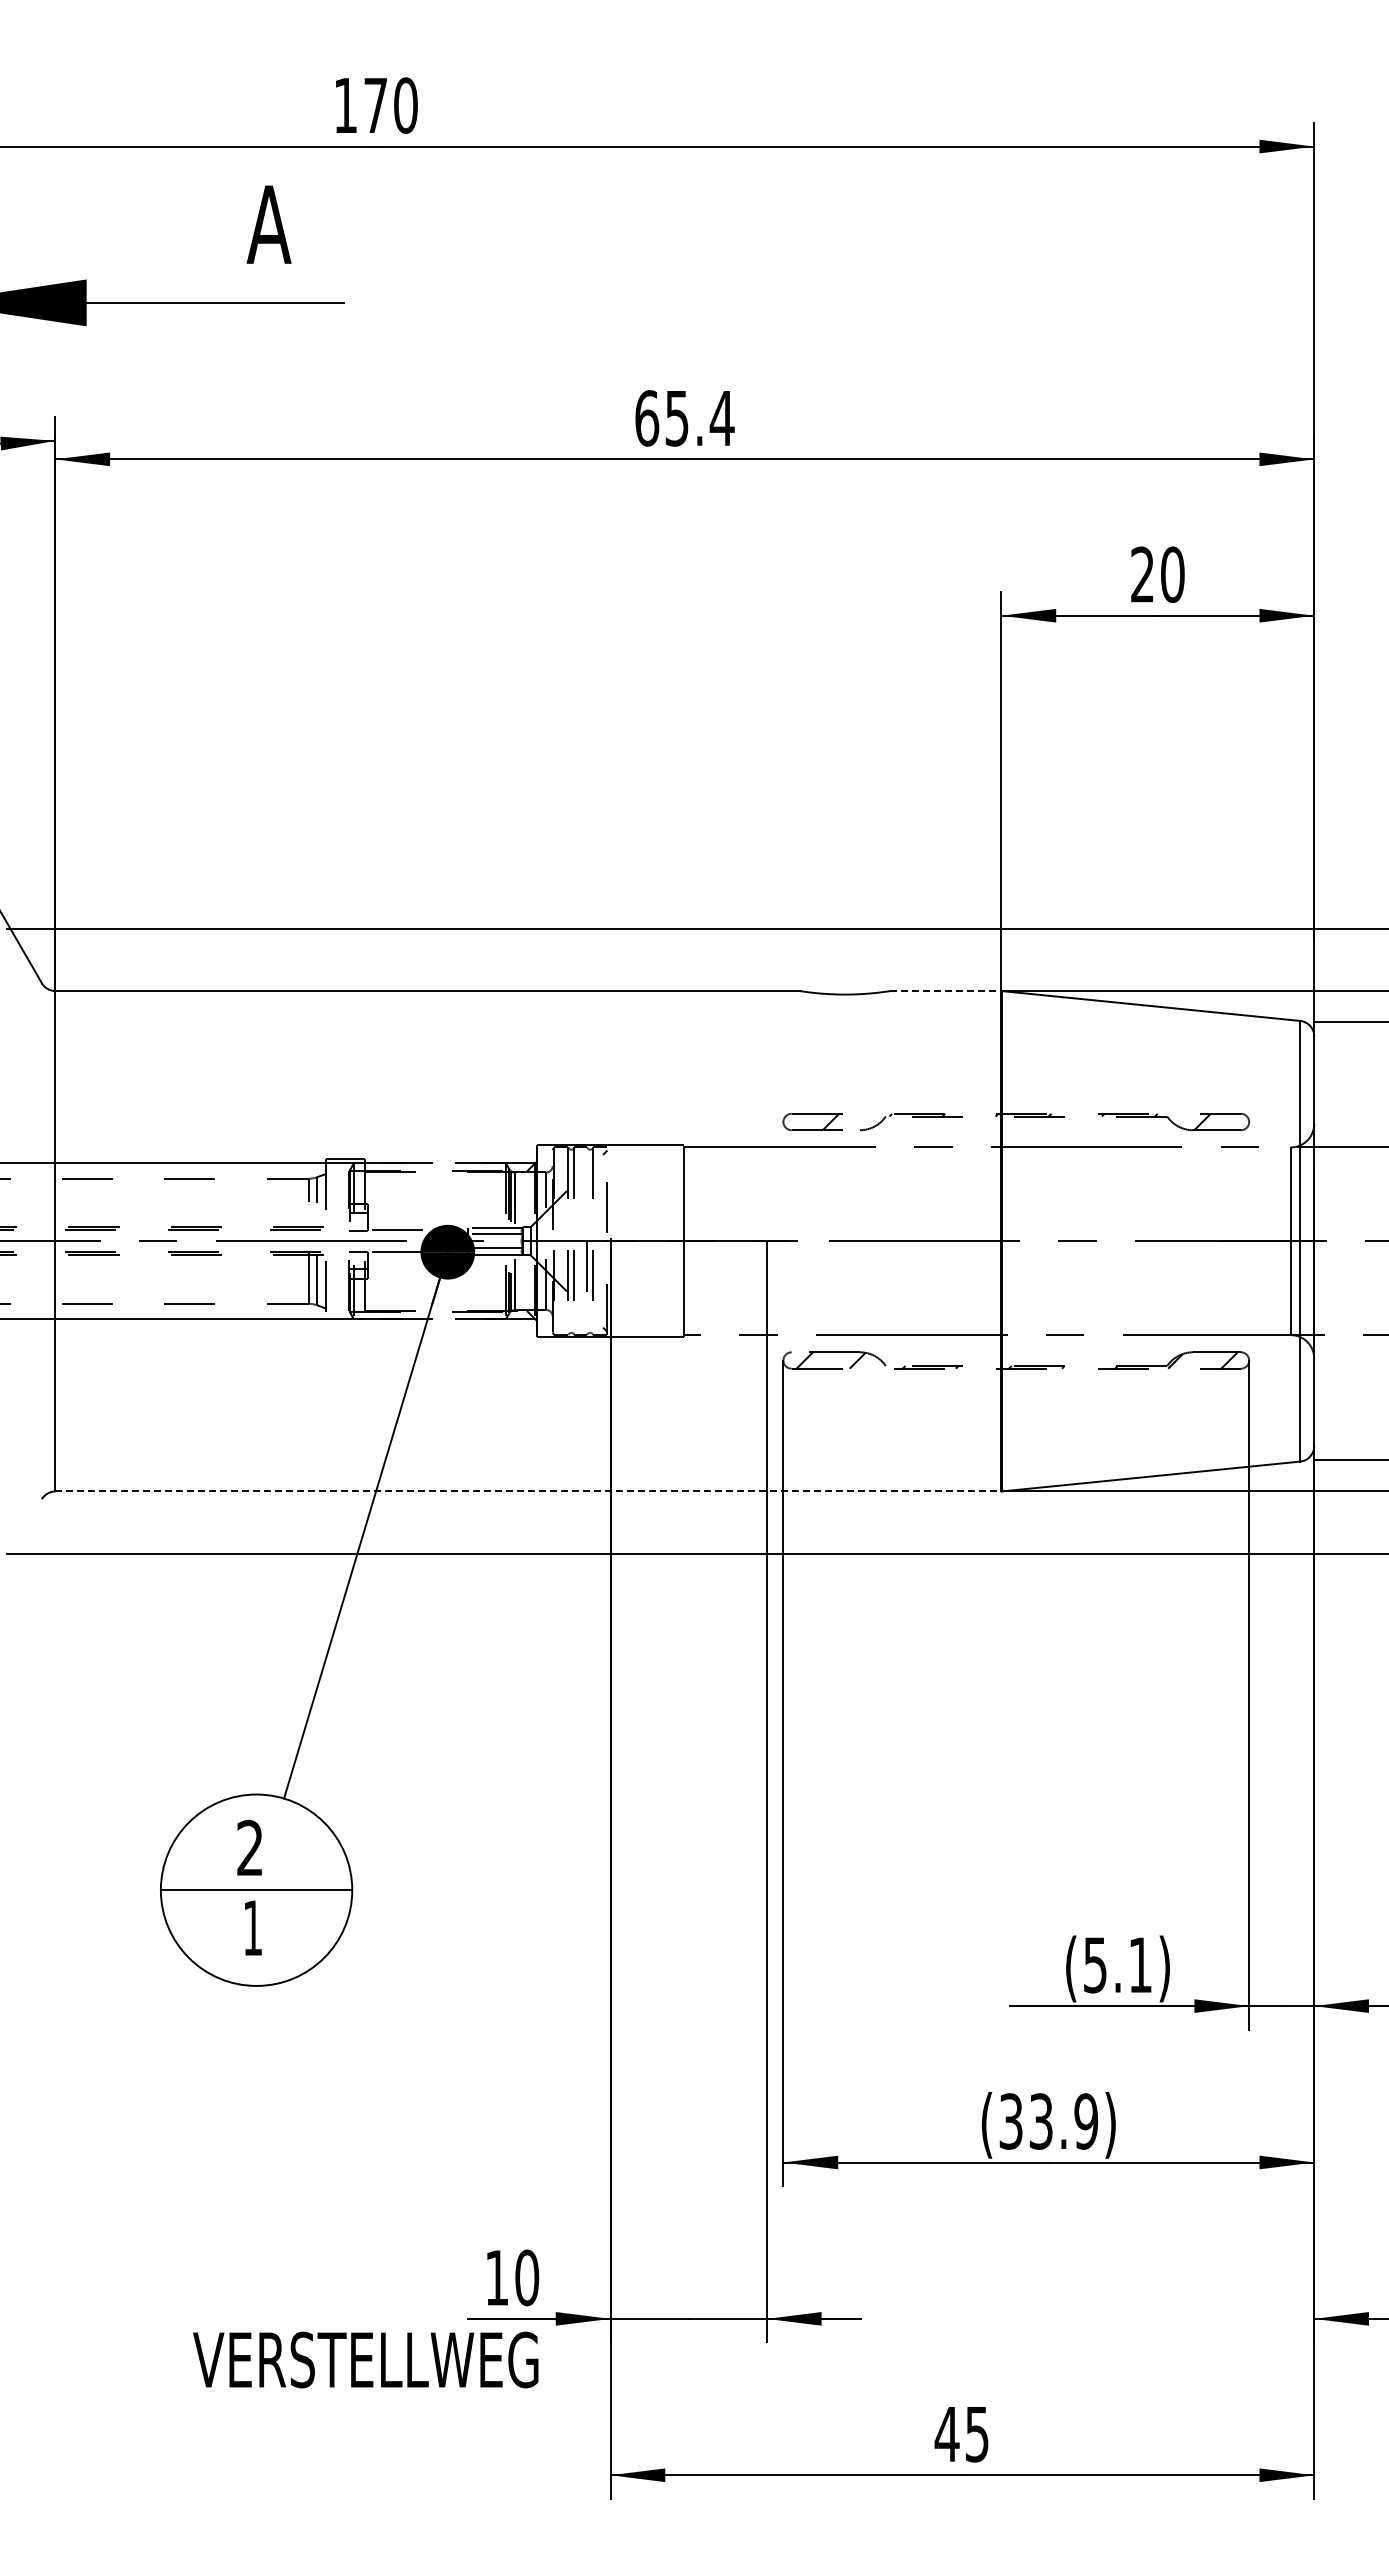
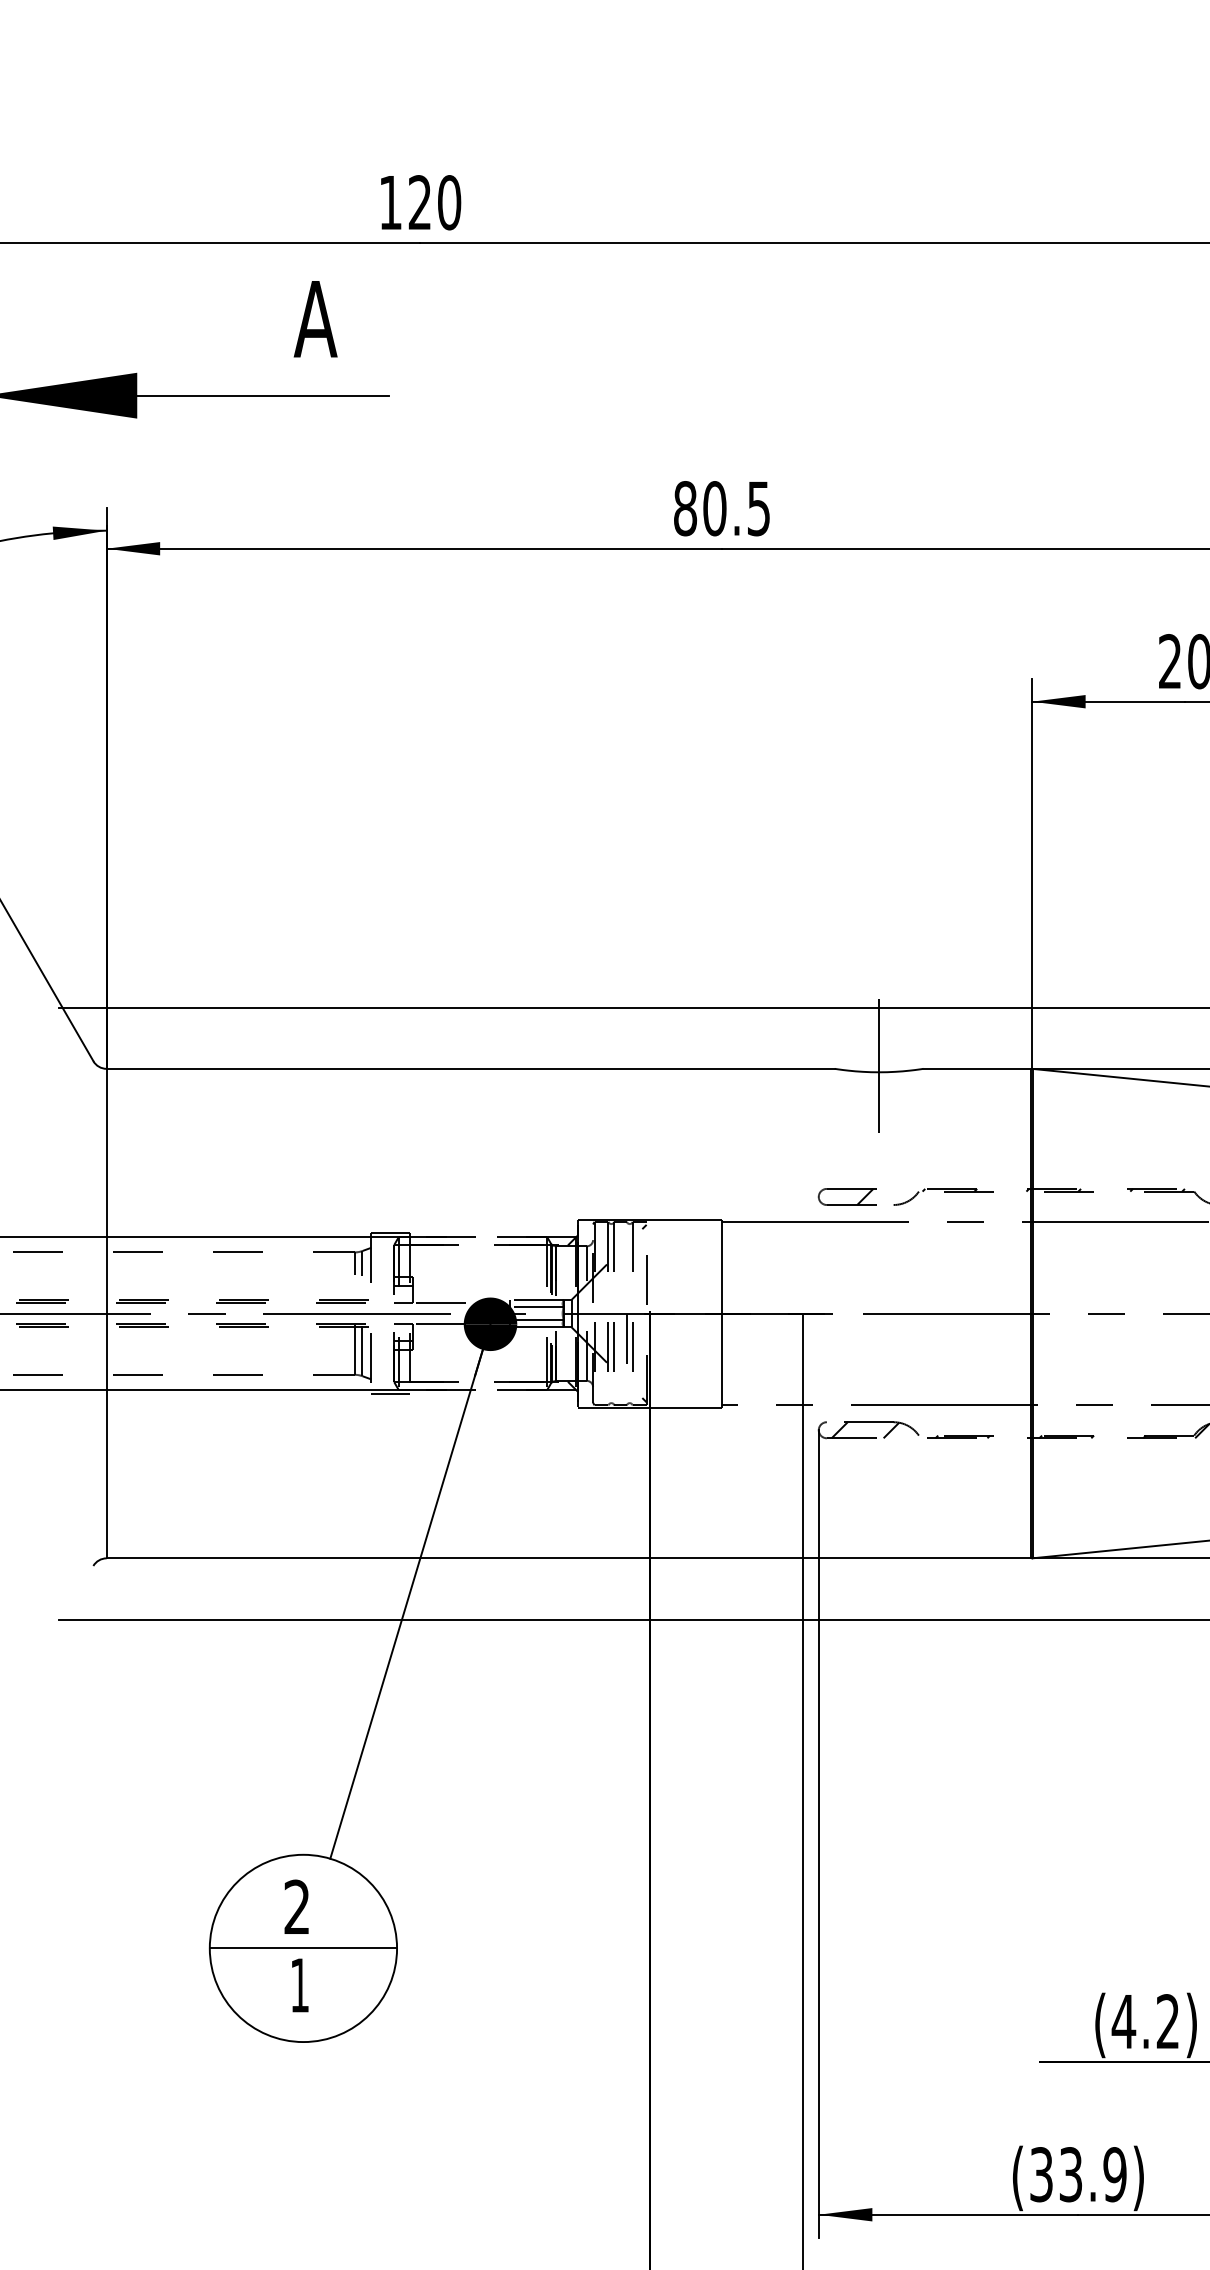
text: (375, 104) -> (419, 201), 170 -> 120
text: (684, 418) -> (722, 508), 65.4 -> 80.5
line: (845, 987) -> (879, 1065), added
line: (946, 991) -> (978, 1069), dashed -> solid
line: (345, 1323) -> (390, 1394), added
line: (528, 1491) -> (569, 1558), dashed -> solid
text: (1116, 1964) -> (1144, 2021), (5.1) -> (4.2)

